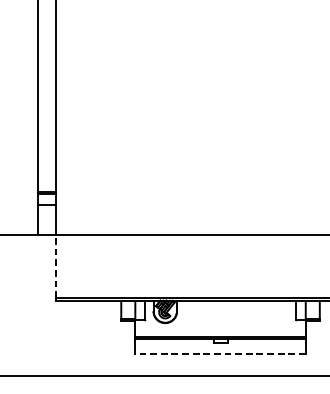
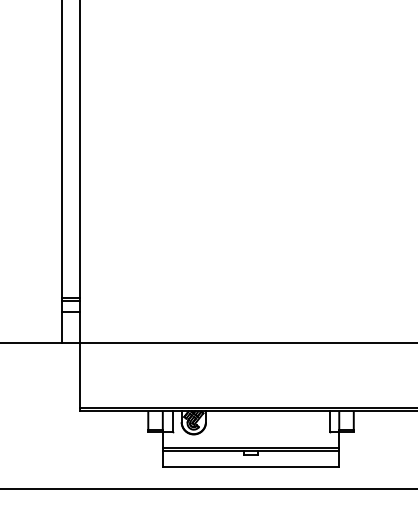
line: (55, 266) -> (80, 375), dashed -> solid
line: (220, 354) -> (250, 466), dashed -> solid

